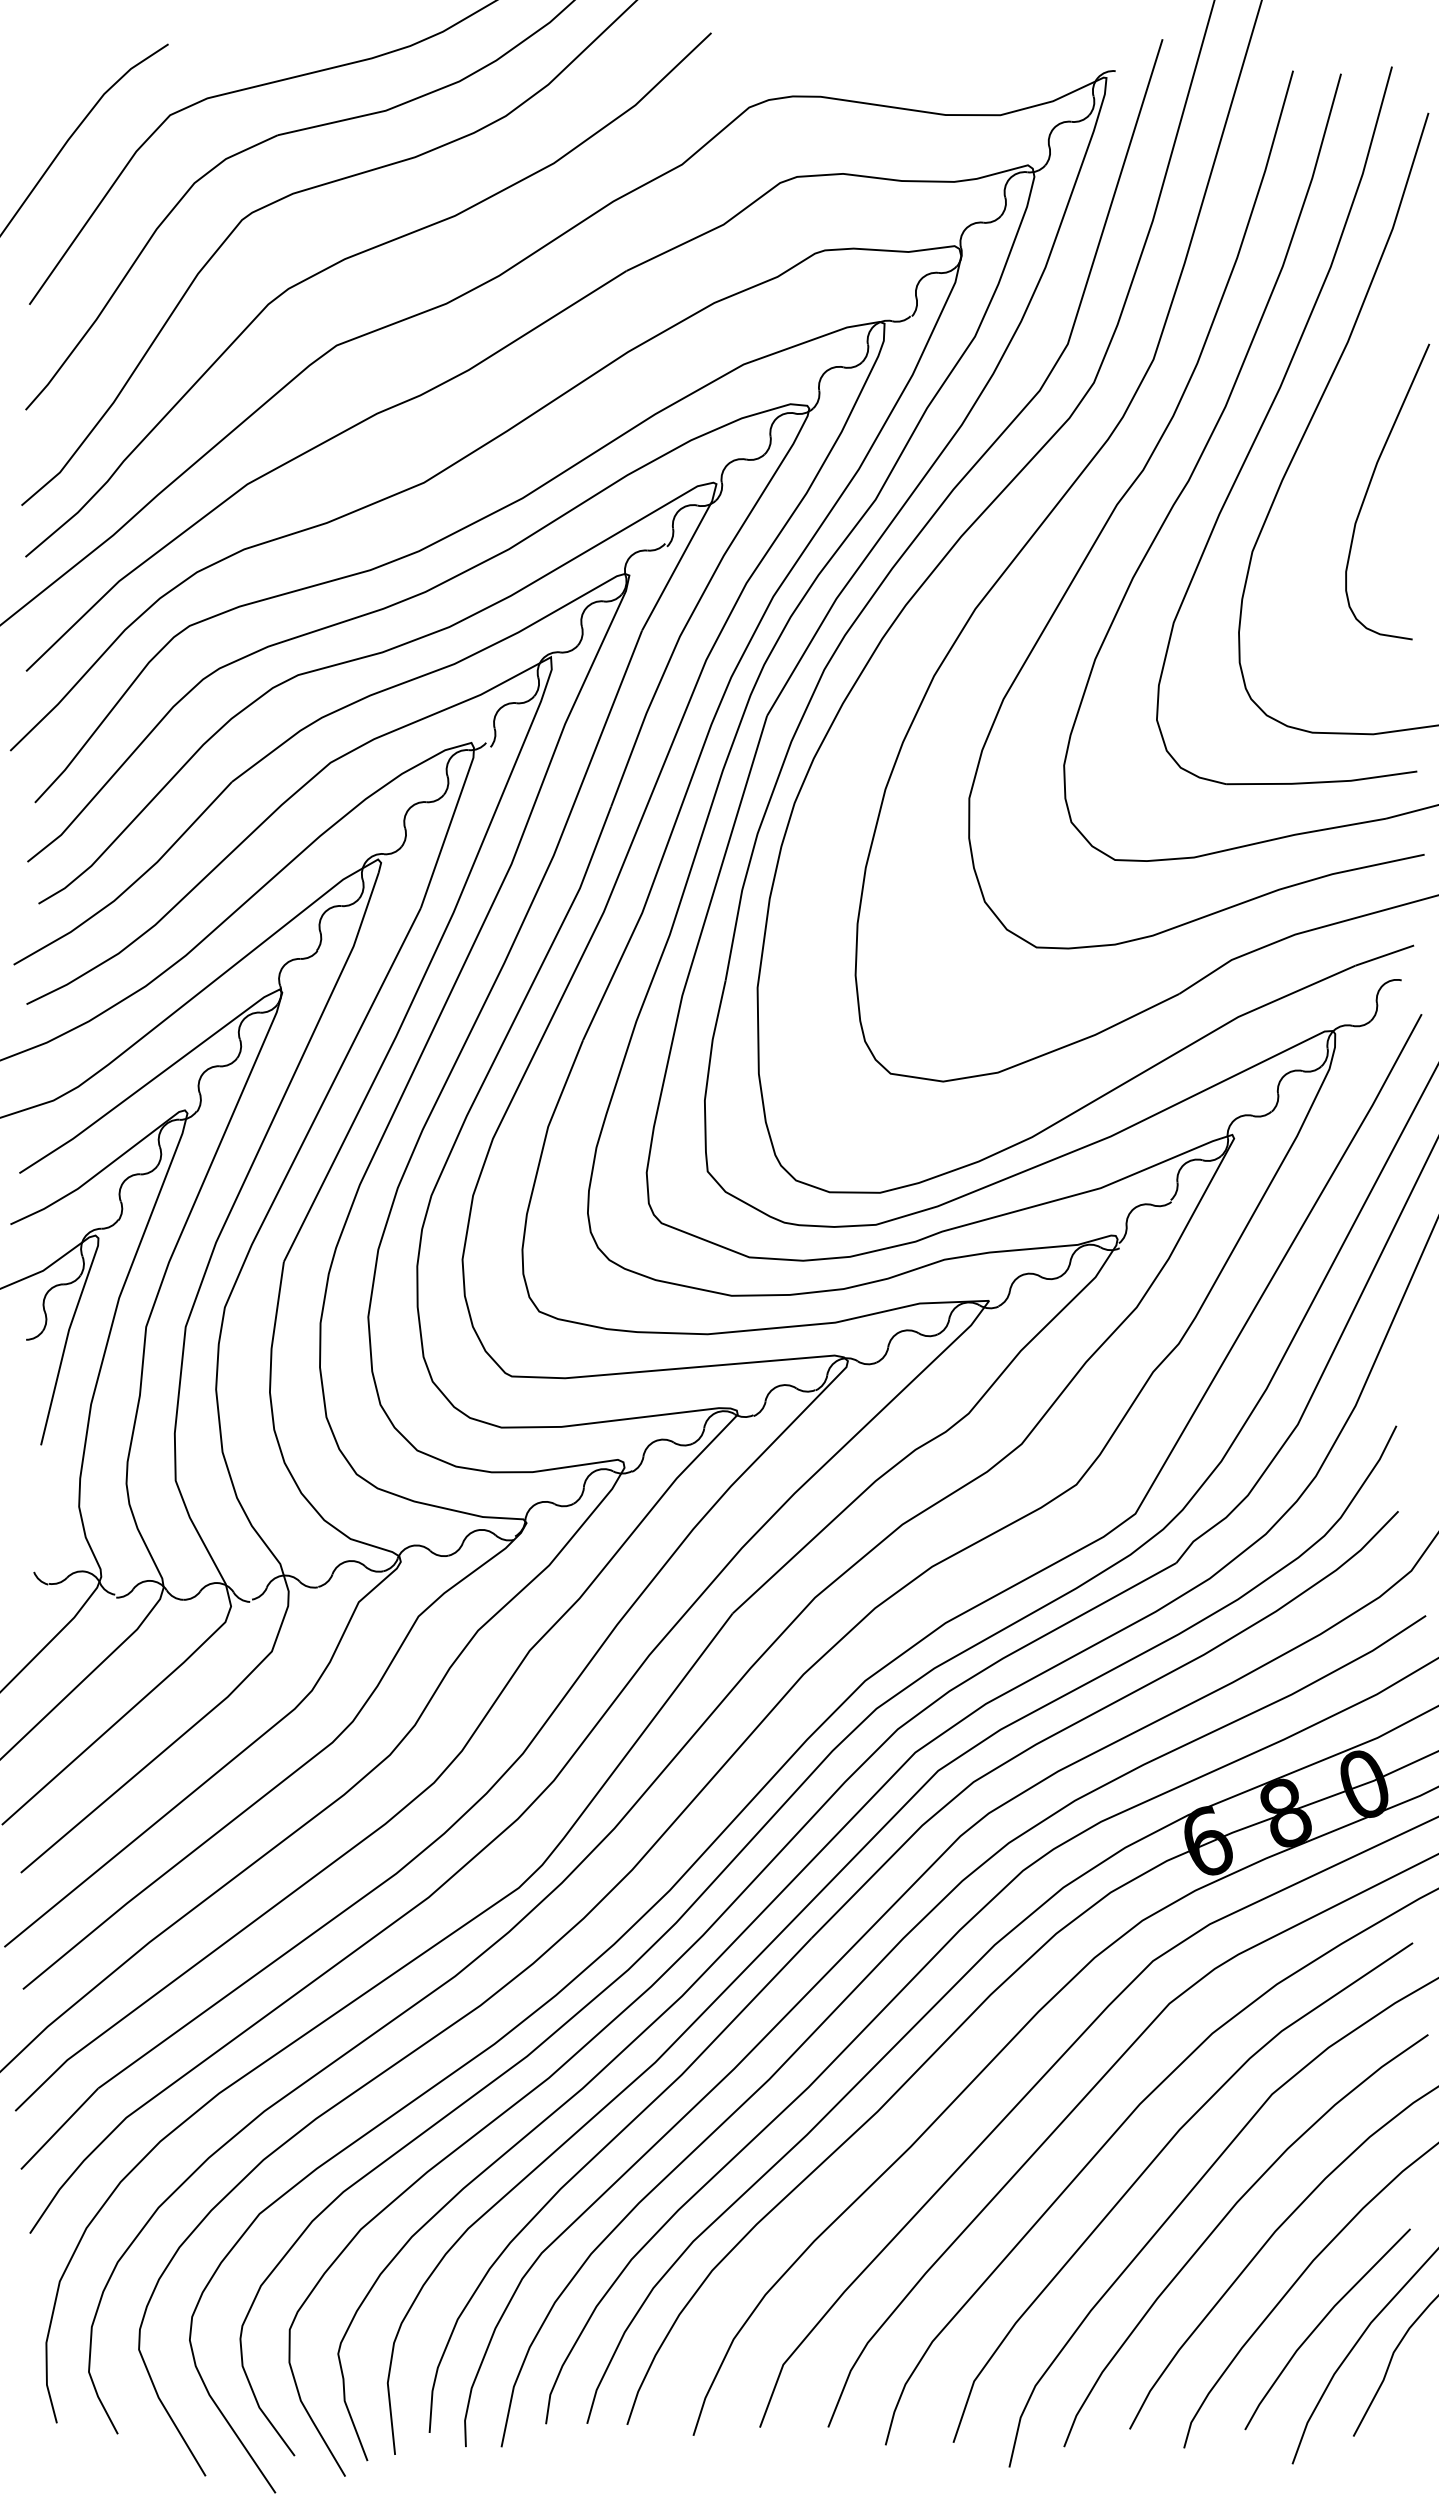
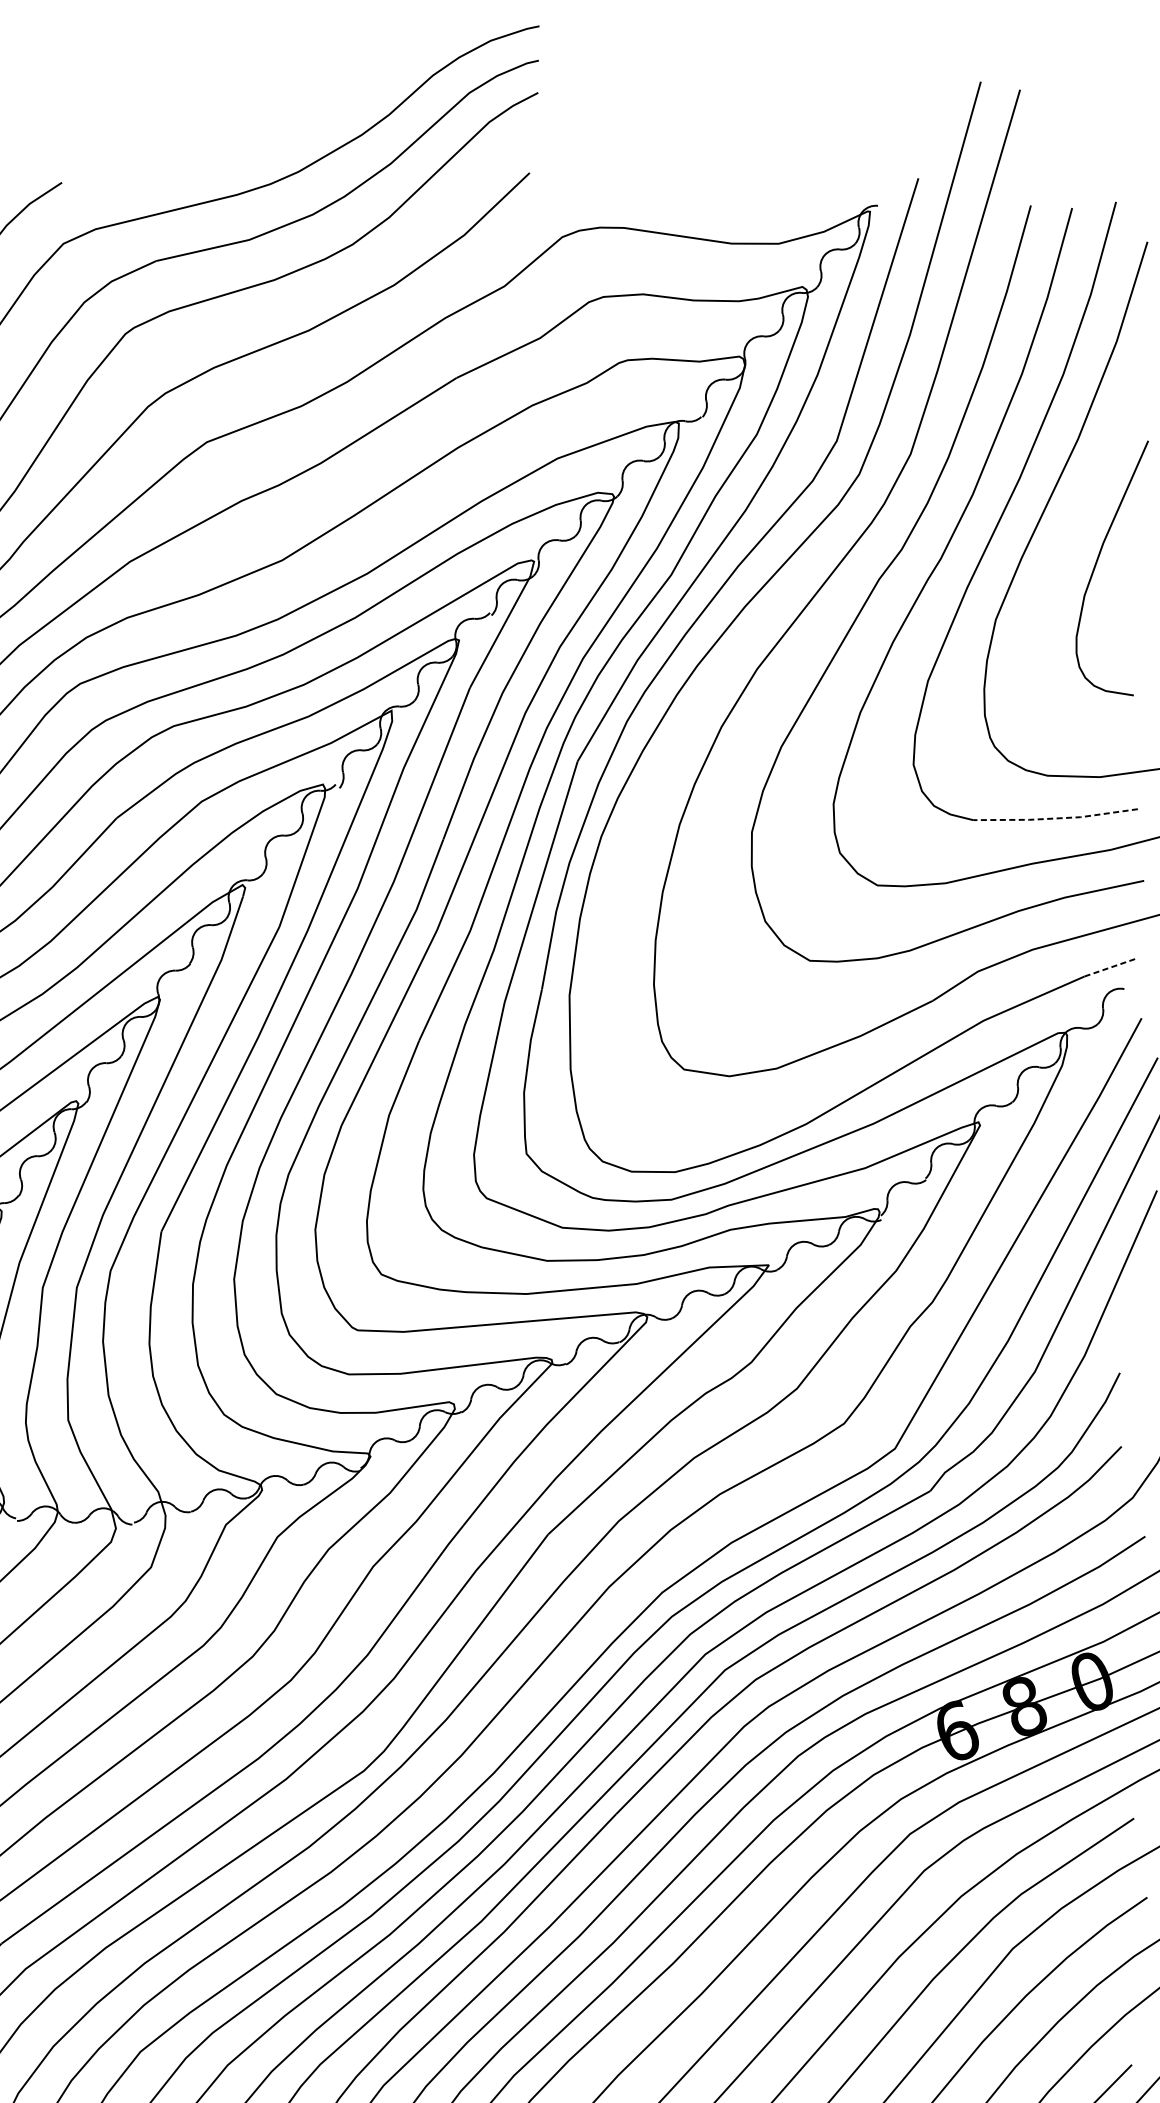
line: (1321, 782) -> (1055, 818), solid -> dashed
line: (1384, 955) -> (1109, 967), solid -> dashed

